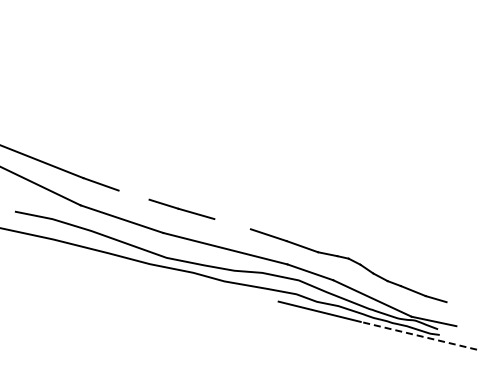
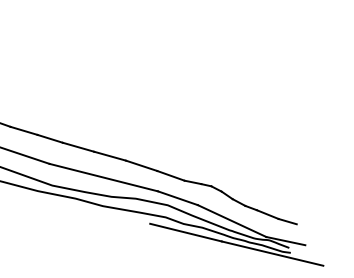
line: (133, 194) -> (23, 130), added
line: (232, 224) -> (109, 156), added
line: (418, 335) -> (272, 253), dashed -> solid

